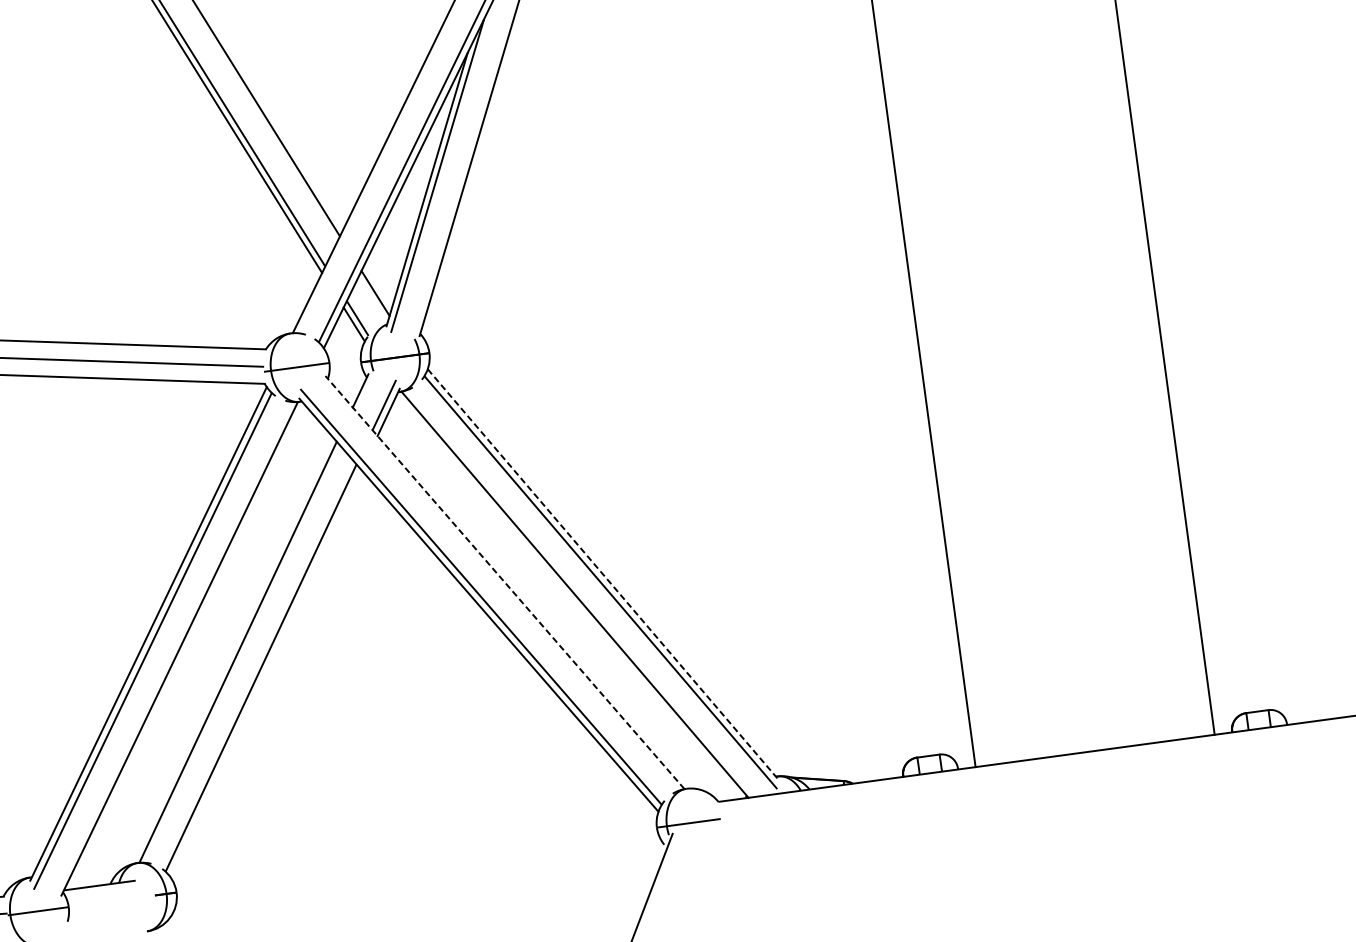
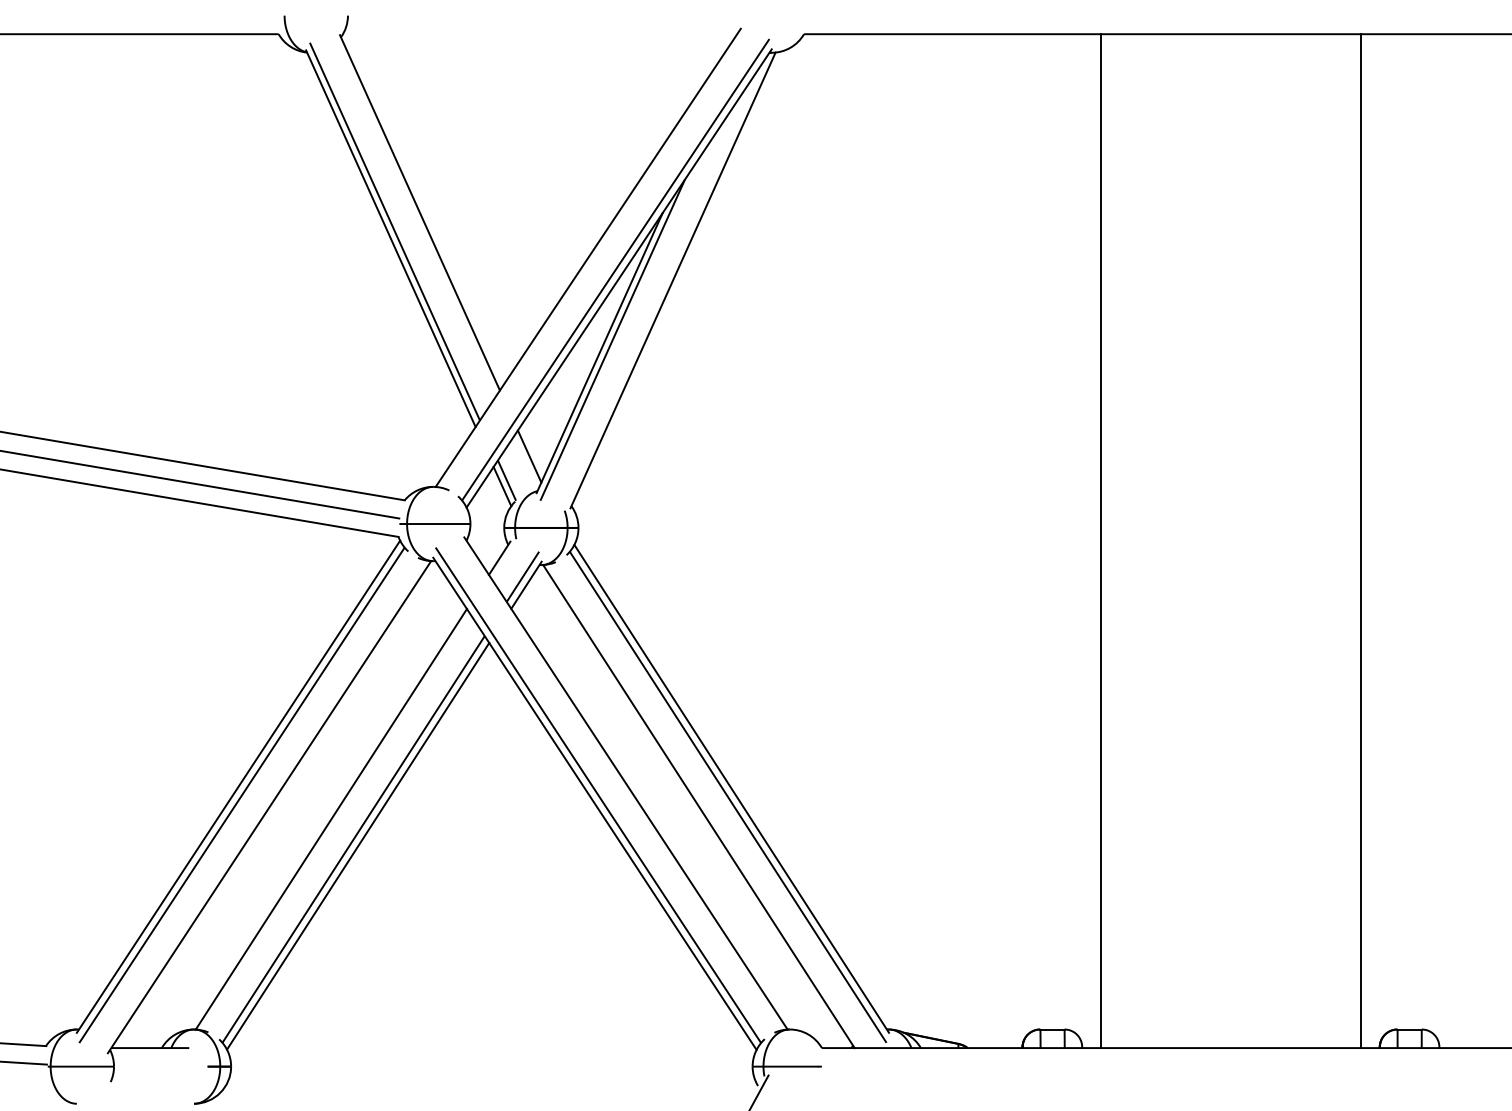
line: (602, 575) -> (731, 789), dashed -> solid
line: (504, 582) -> (625, 783), dashed -> solid
line: (266, 673) -> (358, 846), added

